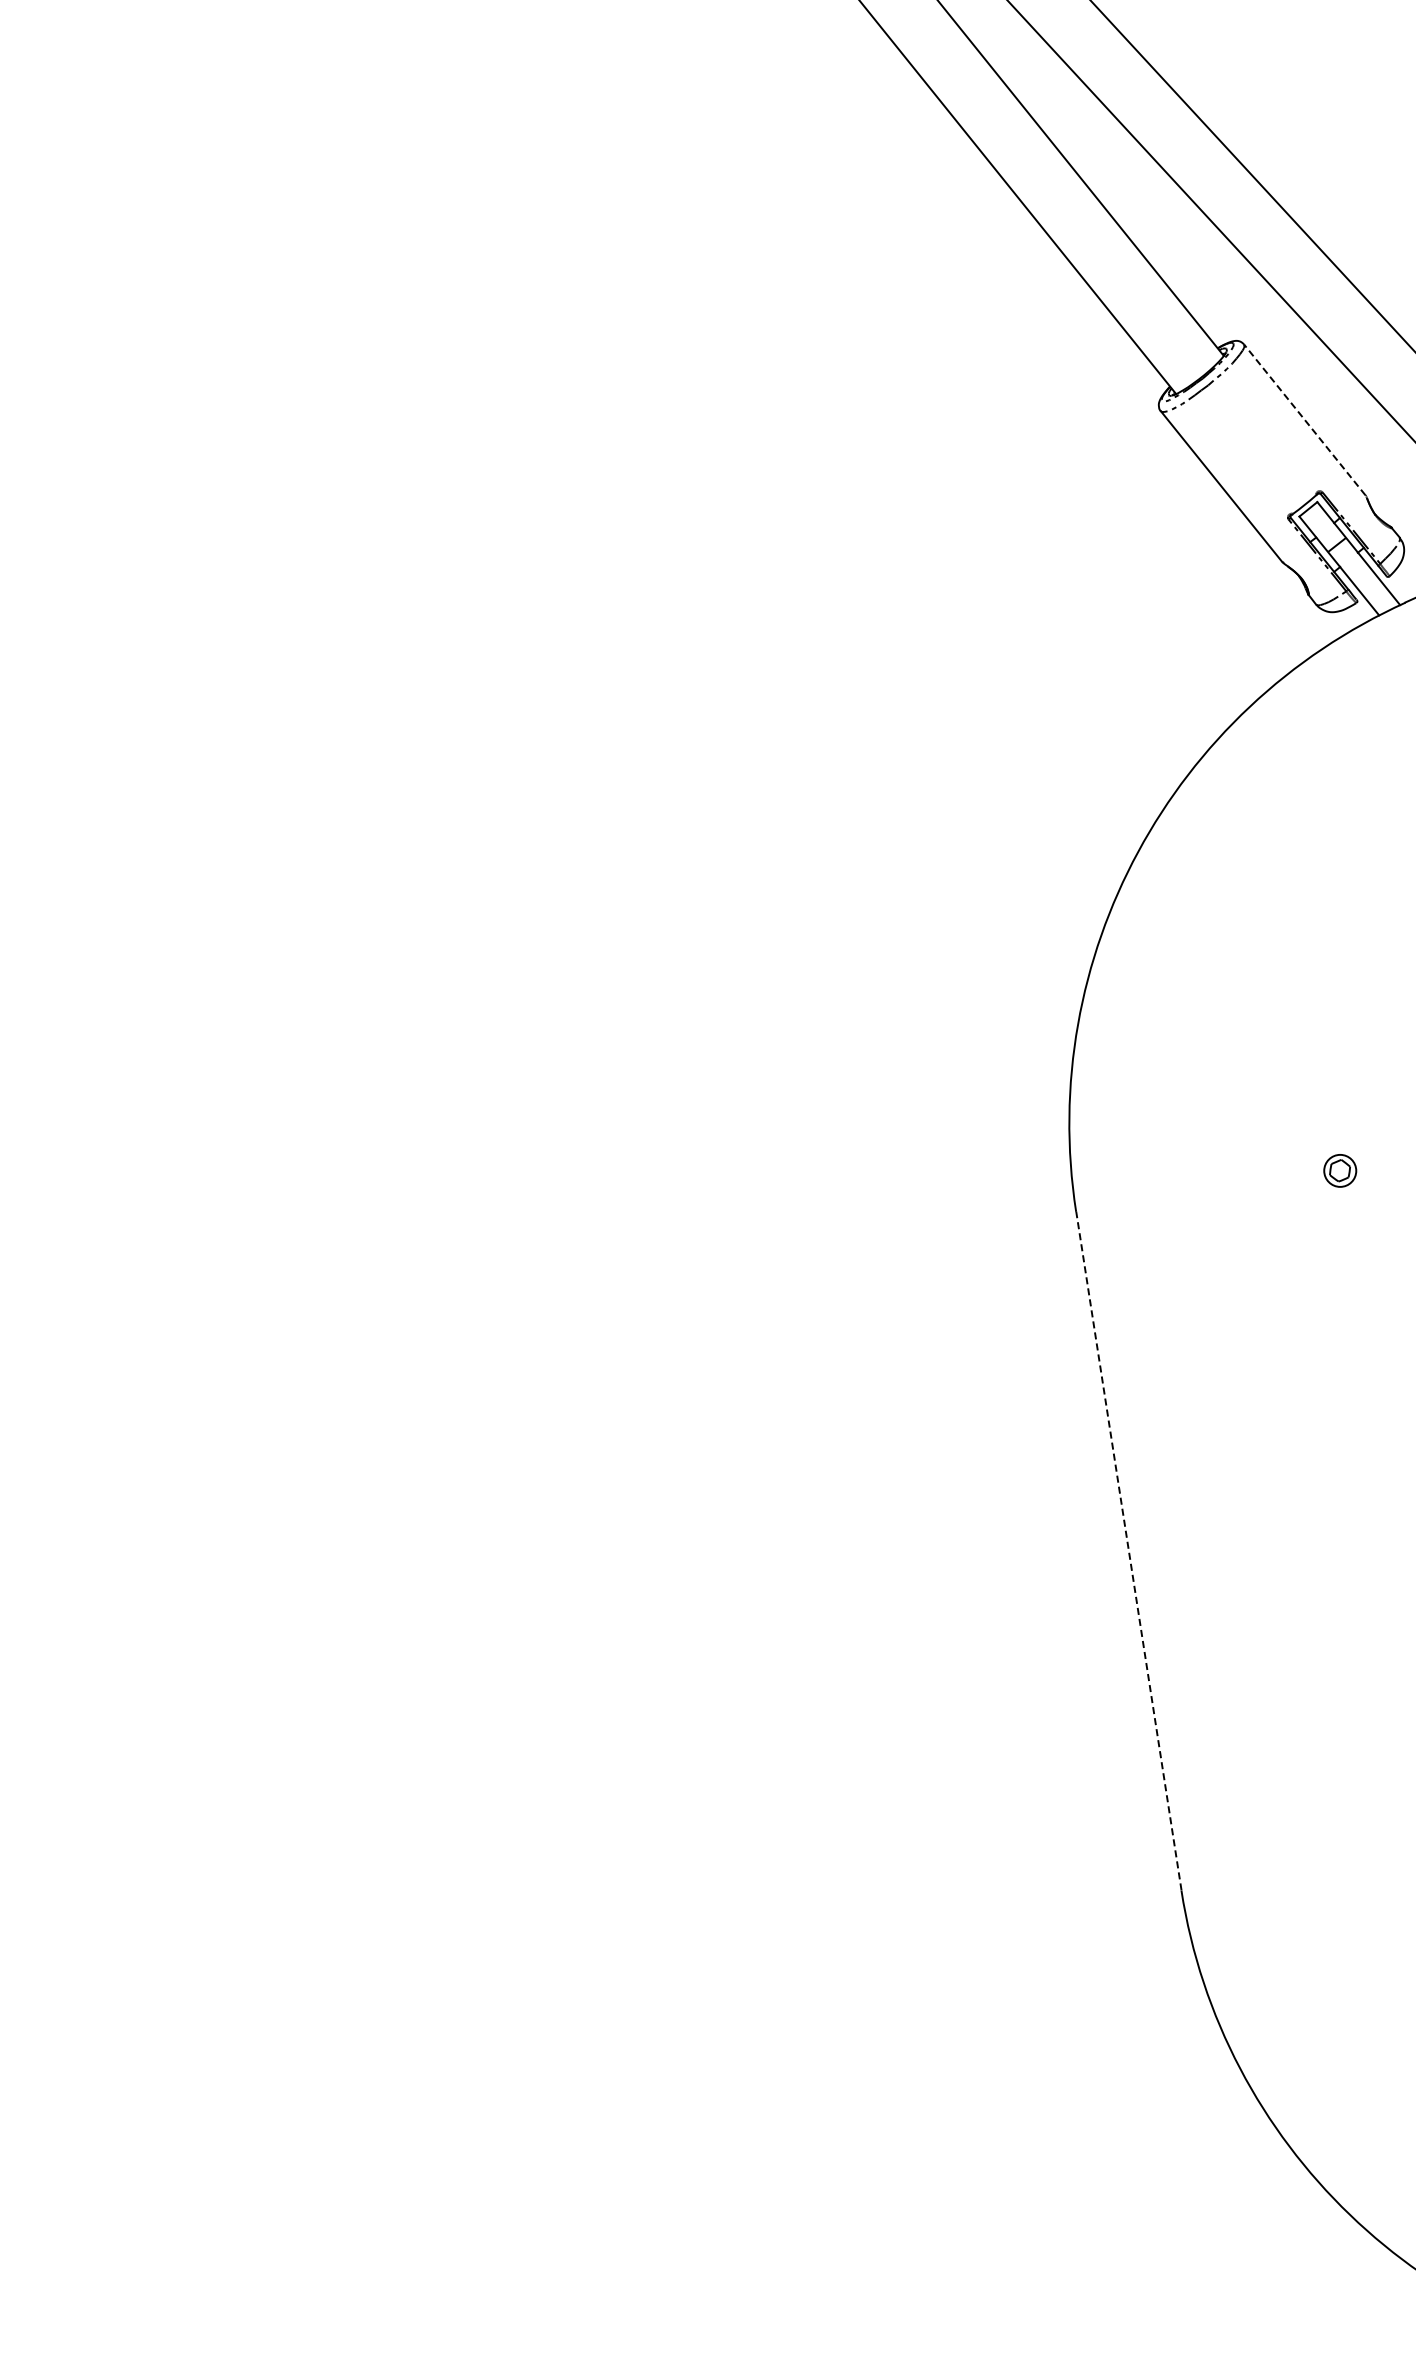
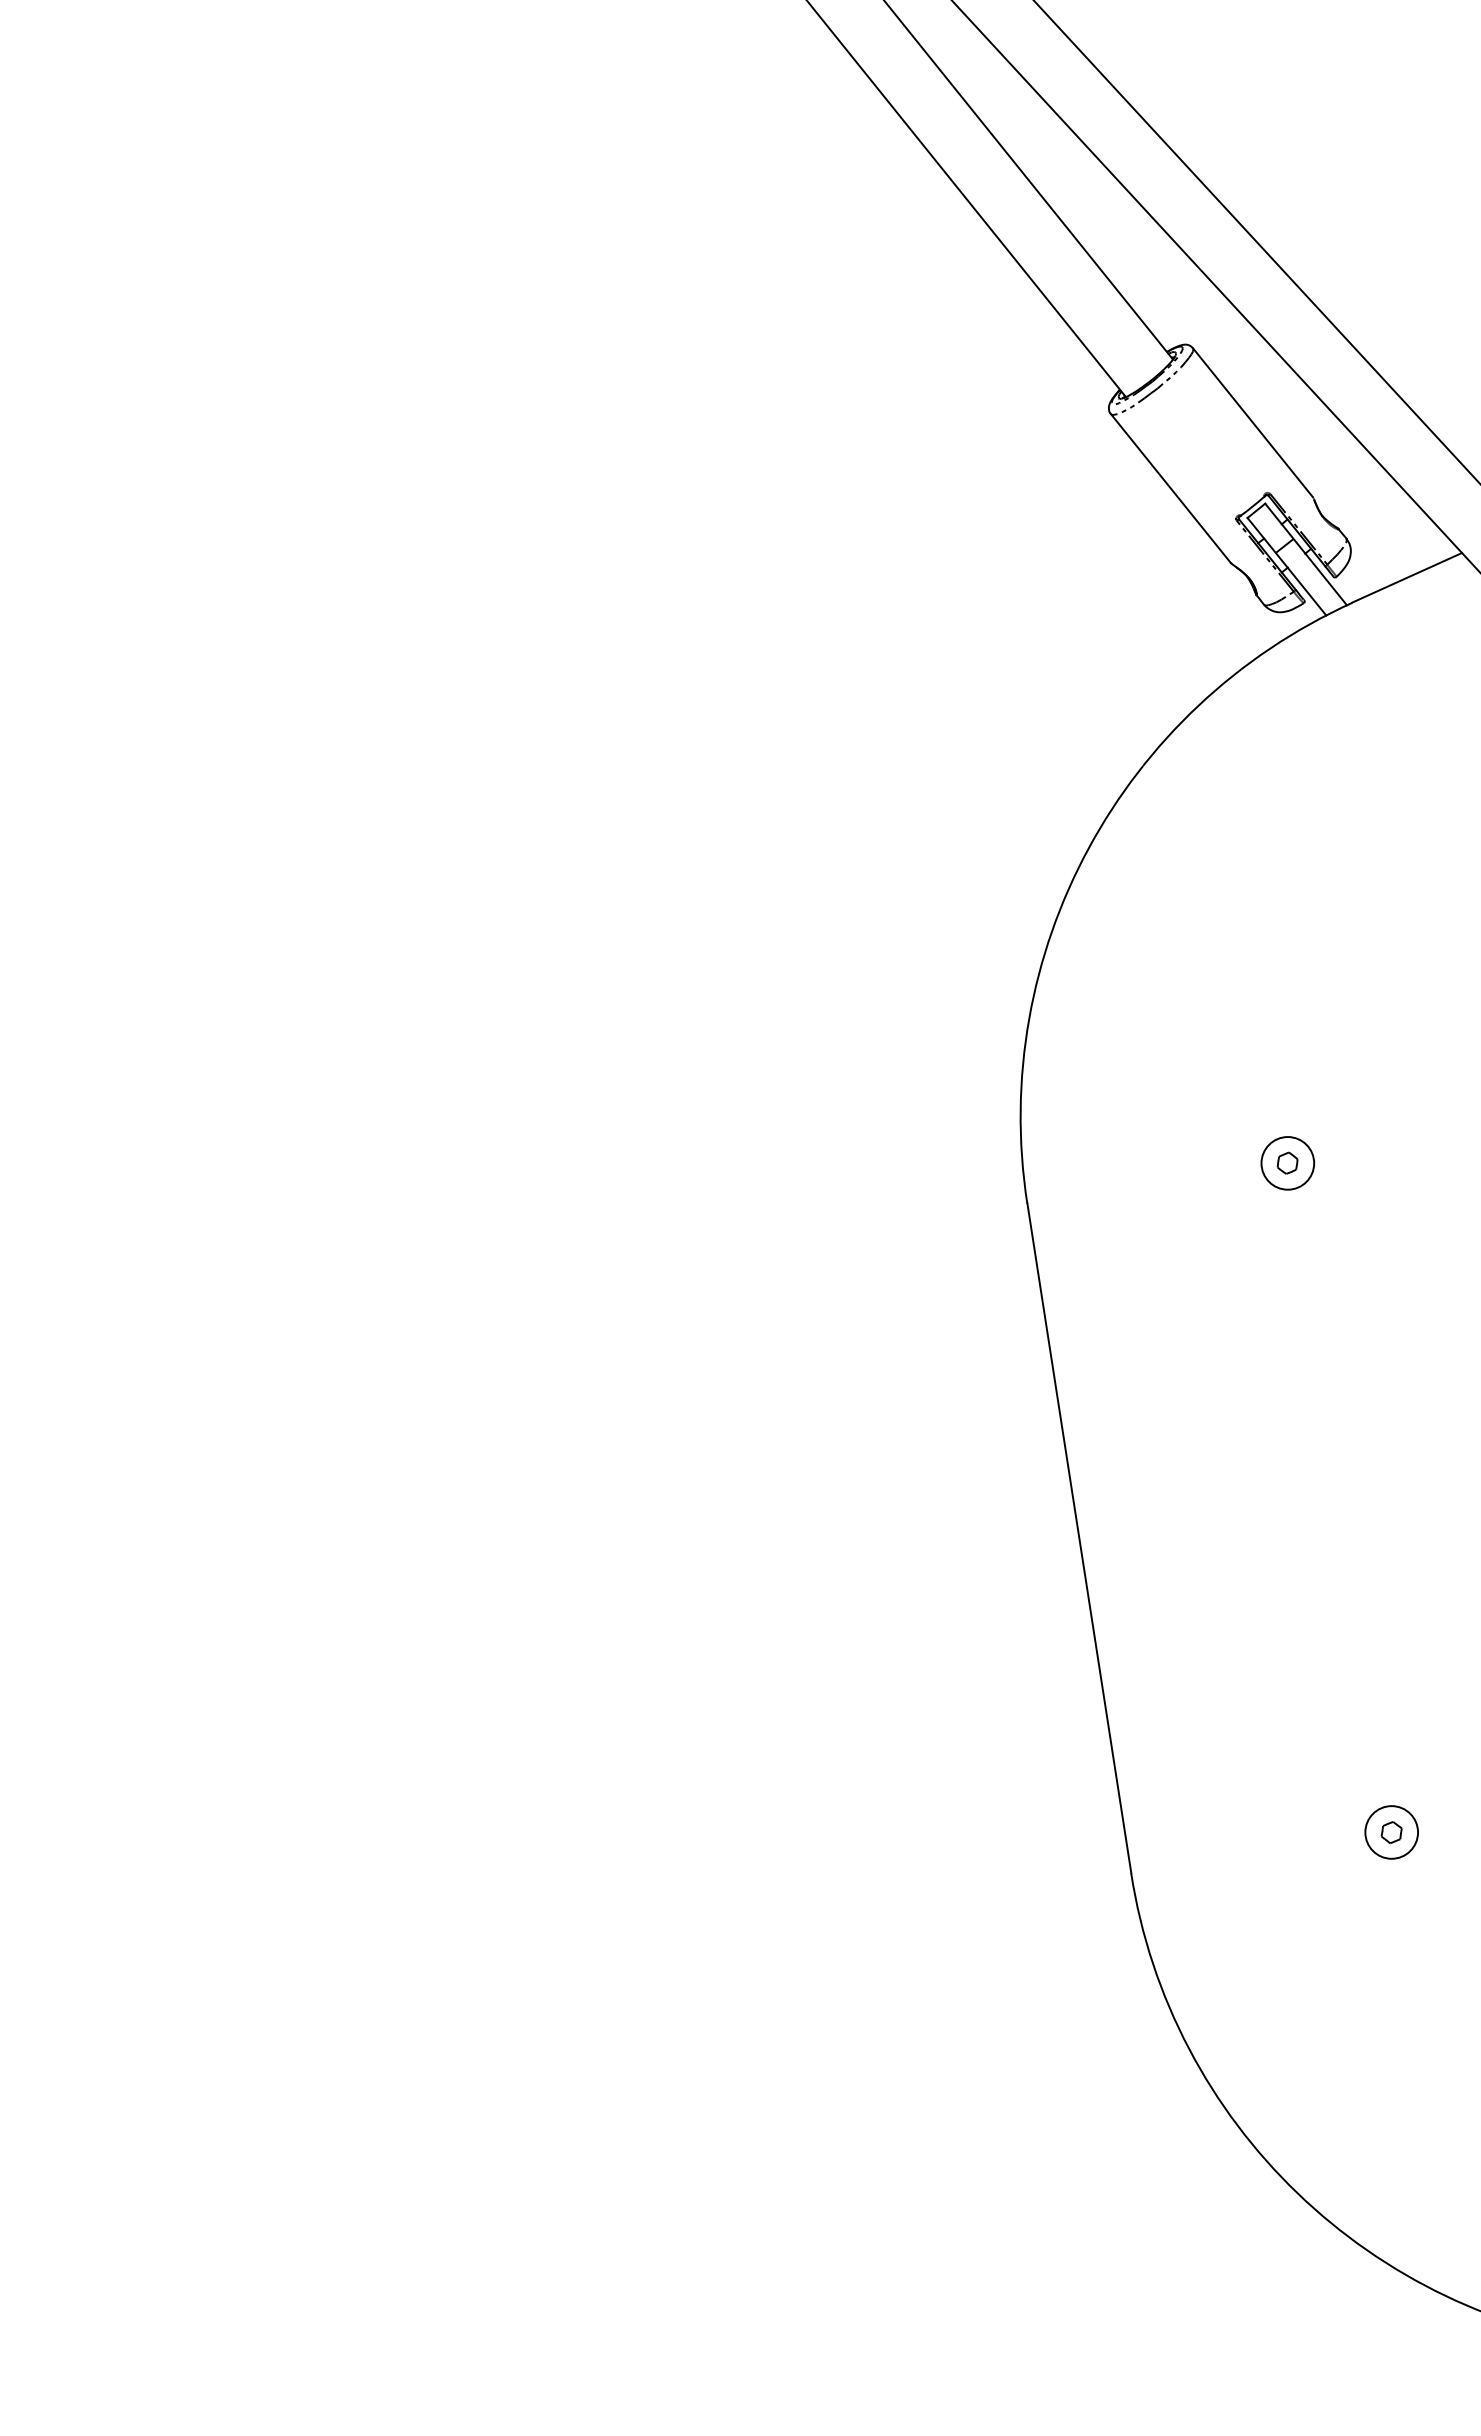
line: (1304, 419) -> (1252, 422), dashed -> solid
circle: (1339, 1171) -> (1287, 1163), size x1.67
line: (1129, 1551) -> (1079, 1538), dashed -> solid

